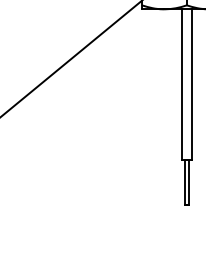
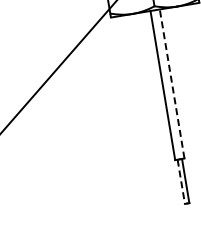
line: (191, 84) -> (172, 83), solid -> dashed
line: (184, 183) -> (181, 182), solid -> dashed

